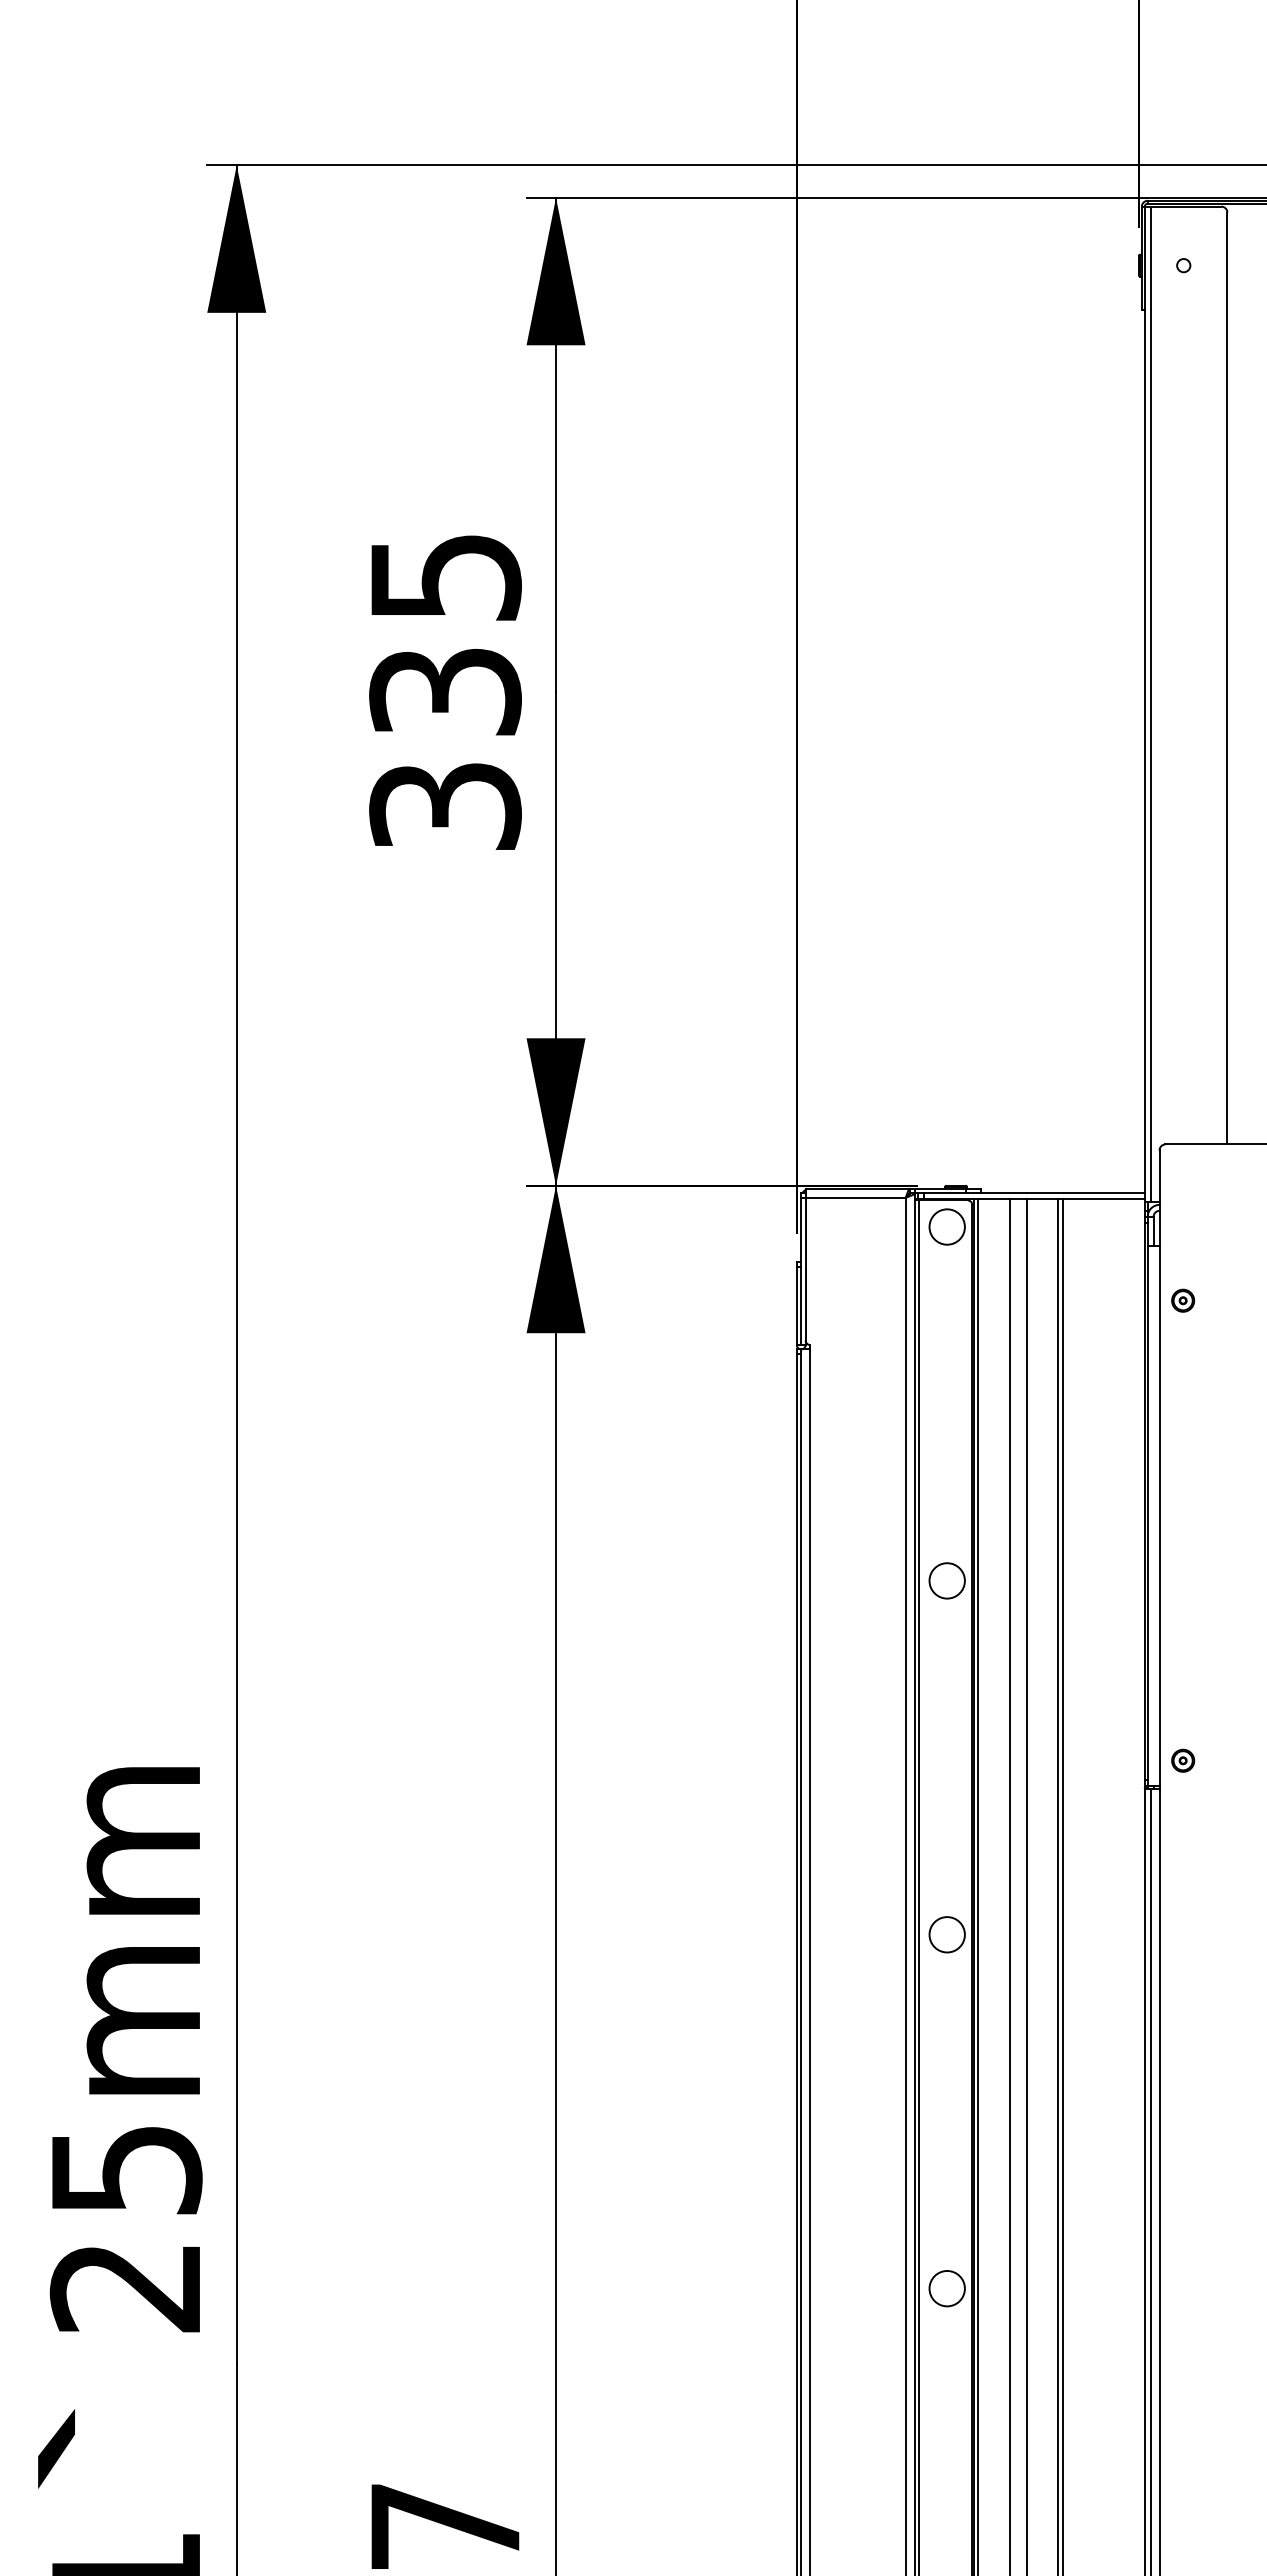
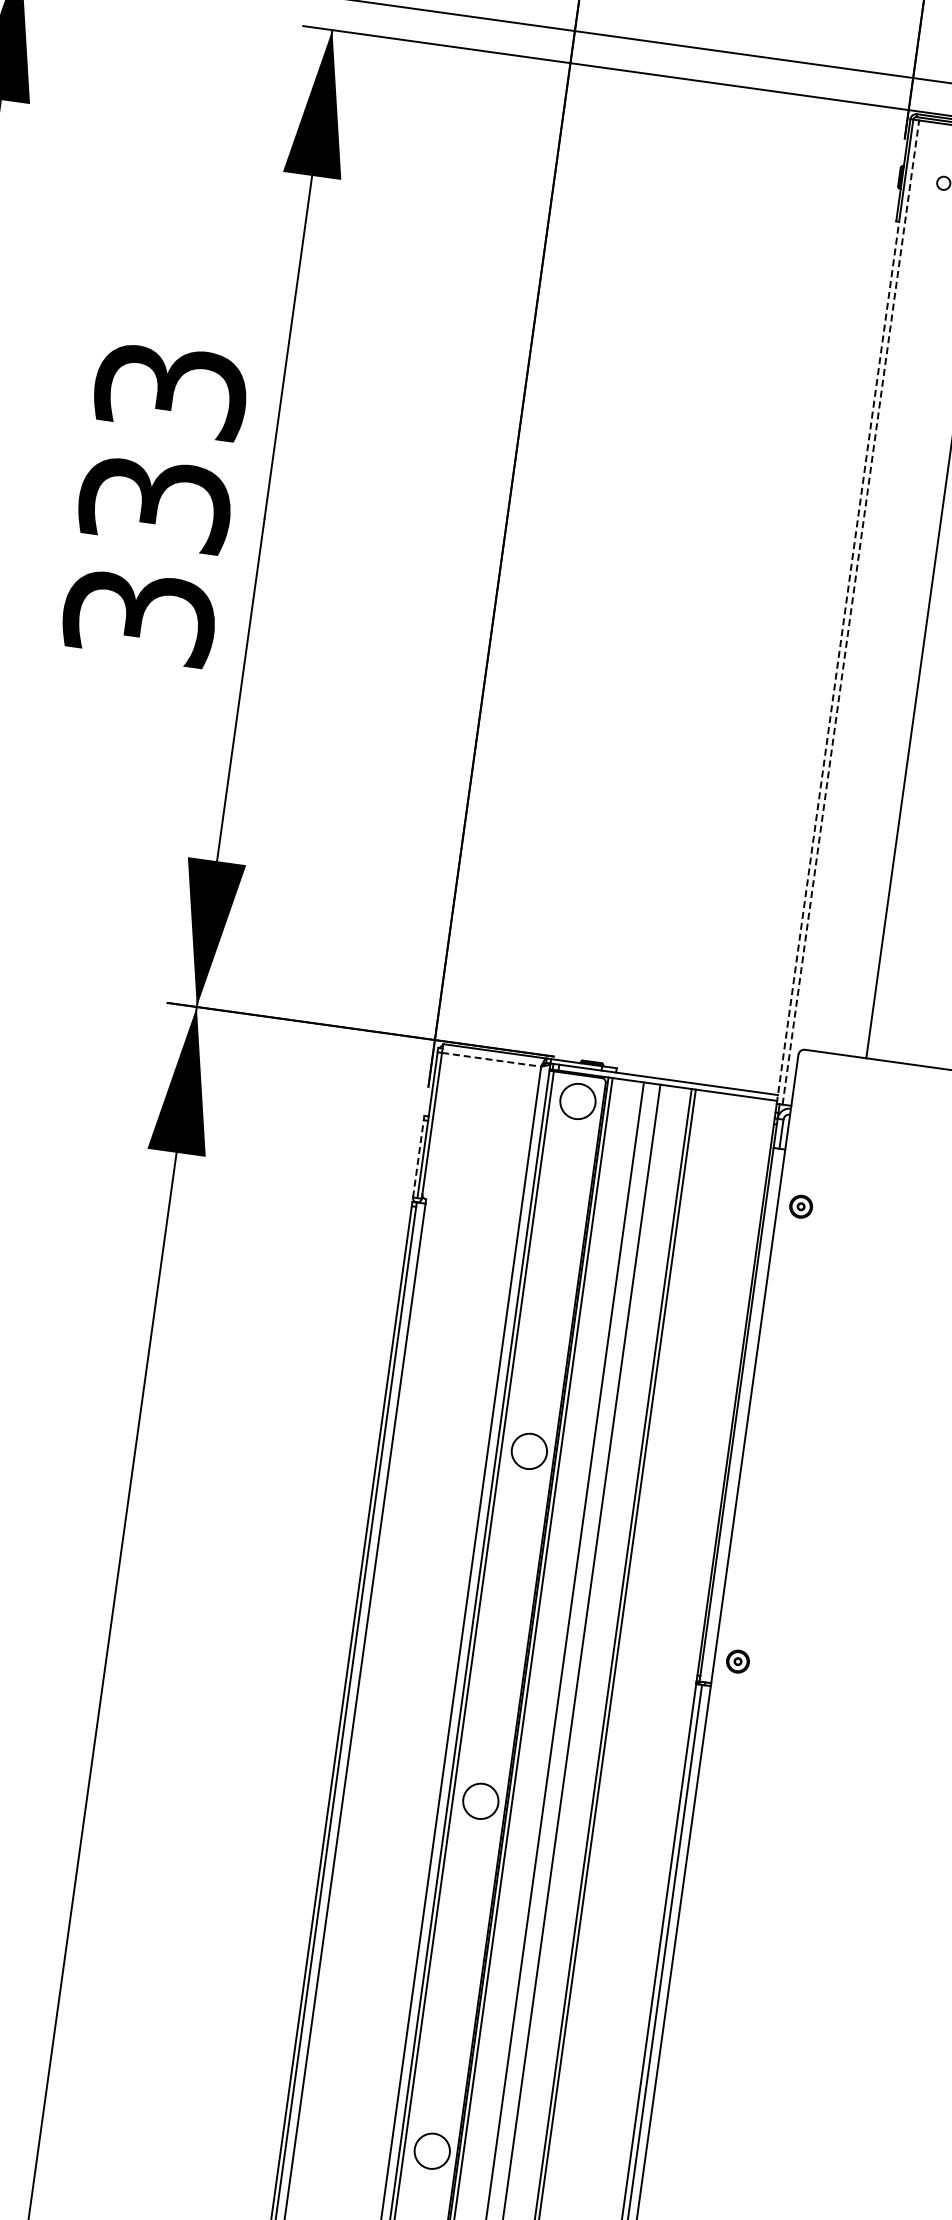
text: (445, 577) -> (170, 390), 335 -> 333
line: (1150, 704) -> (850, 612), solid -> dashed
line: (1144, 755) -> (837, 662), solid -> dashed
line: (856, 1197) -> (492, 1059), solid -> dashed
line: (796, 1303) -> (418, 1156), solid -> dashed

